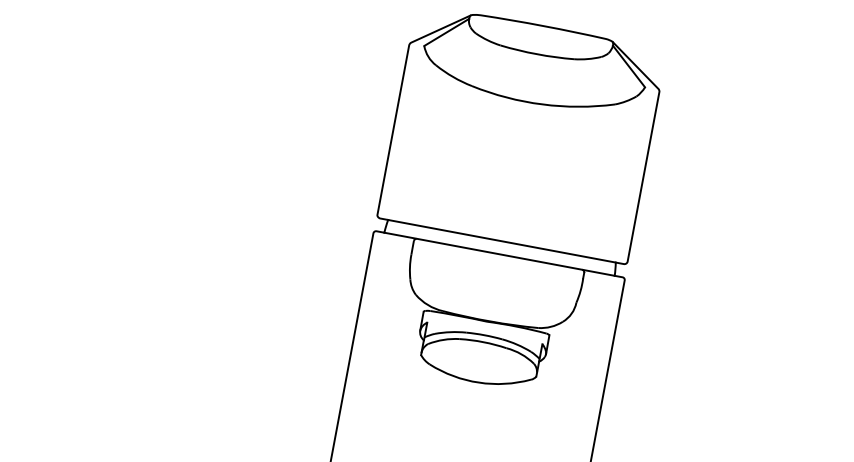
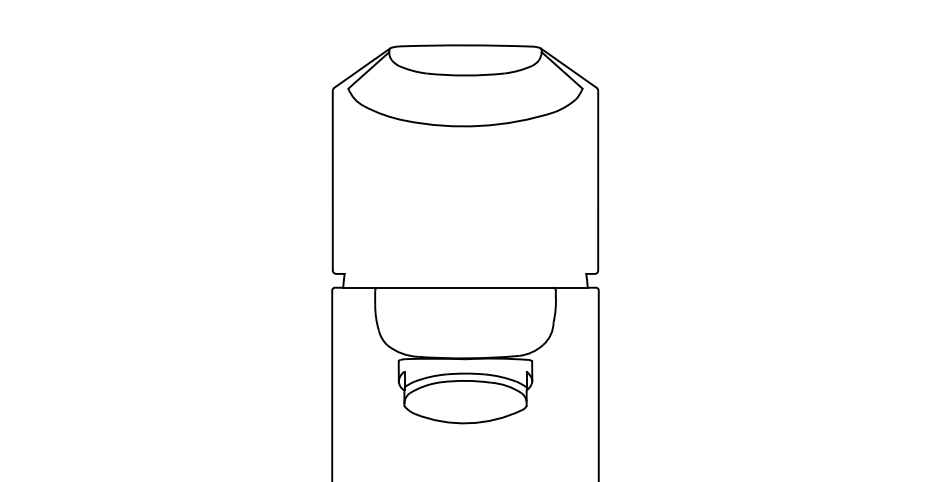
line: (502, 240) -> (465, 273), removed

